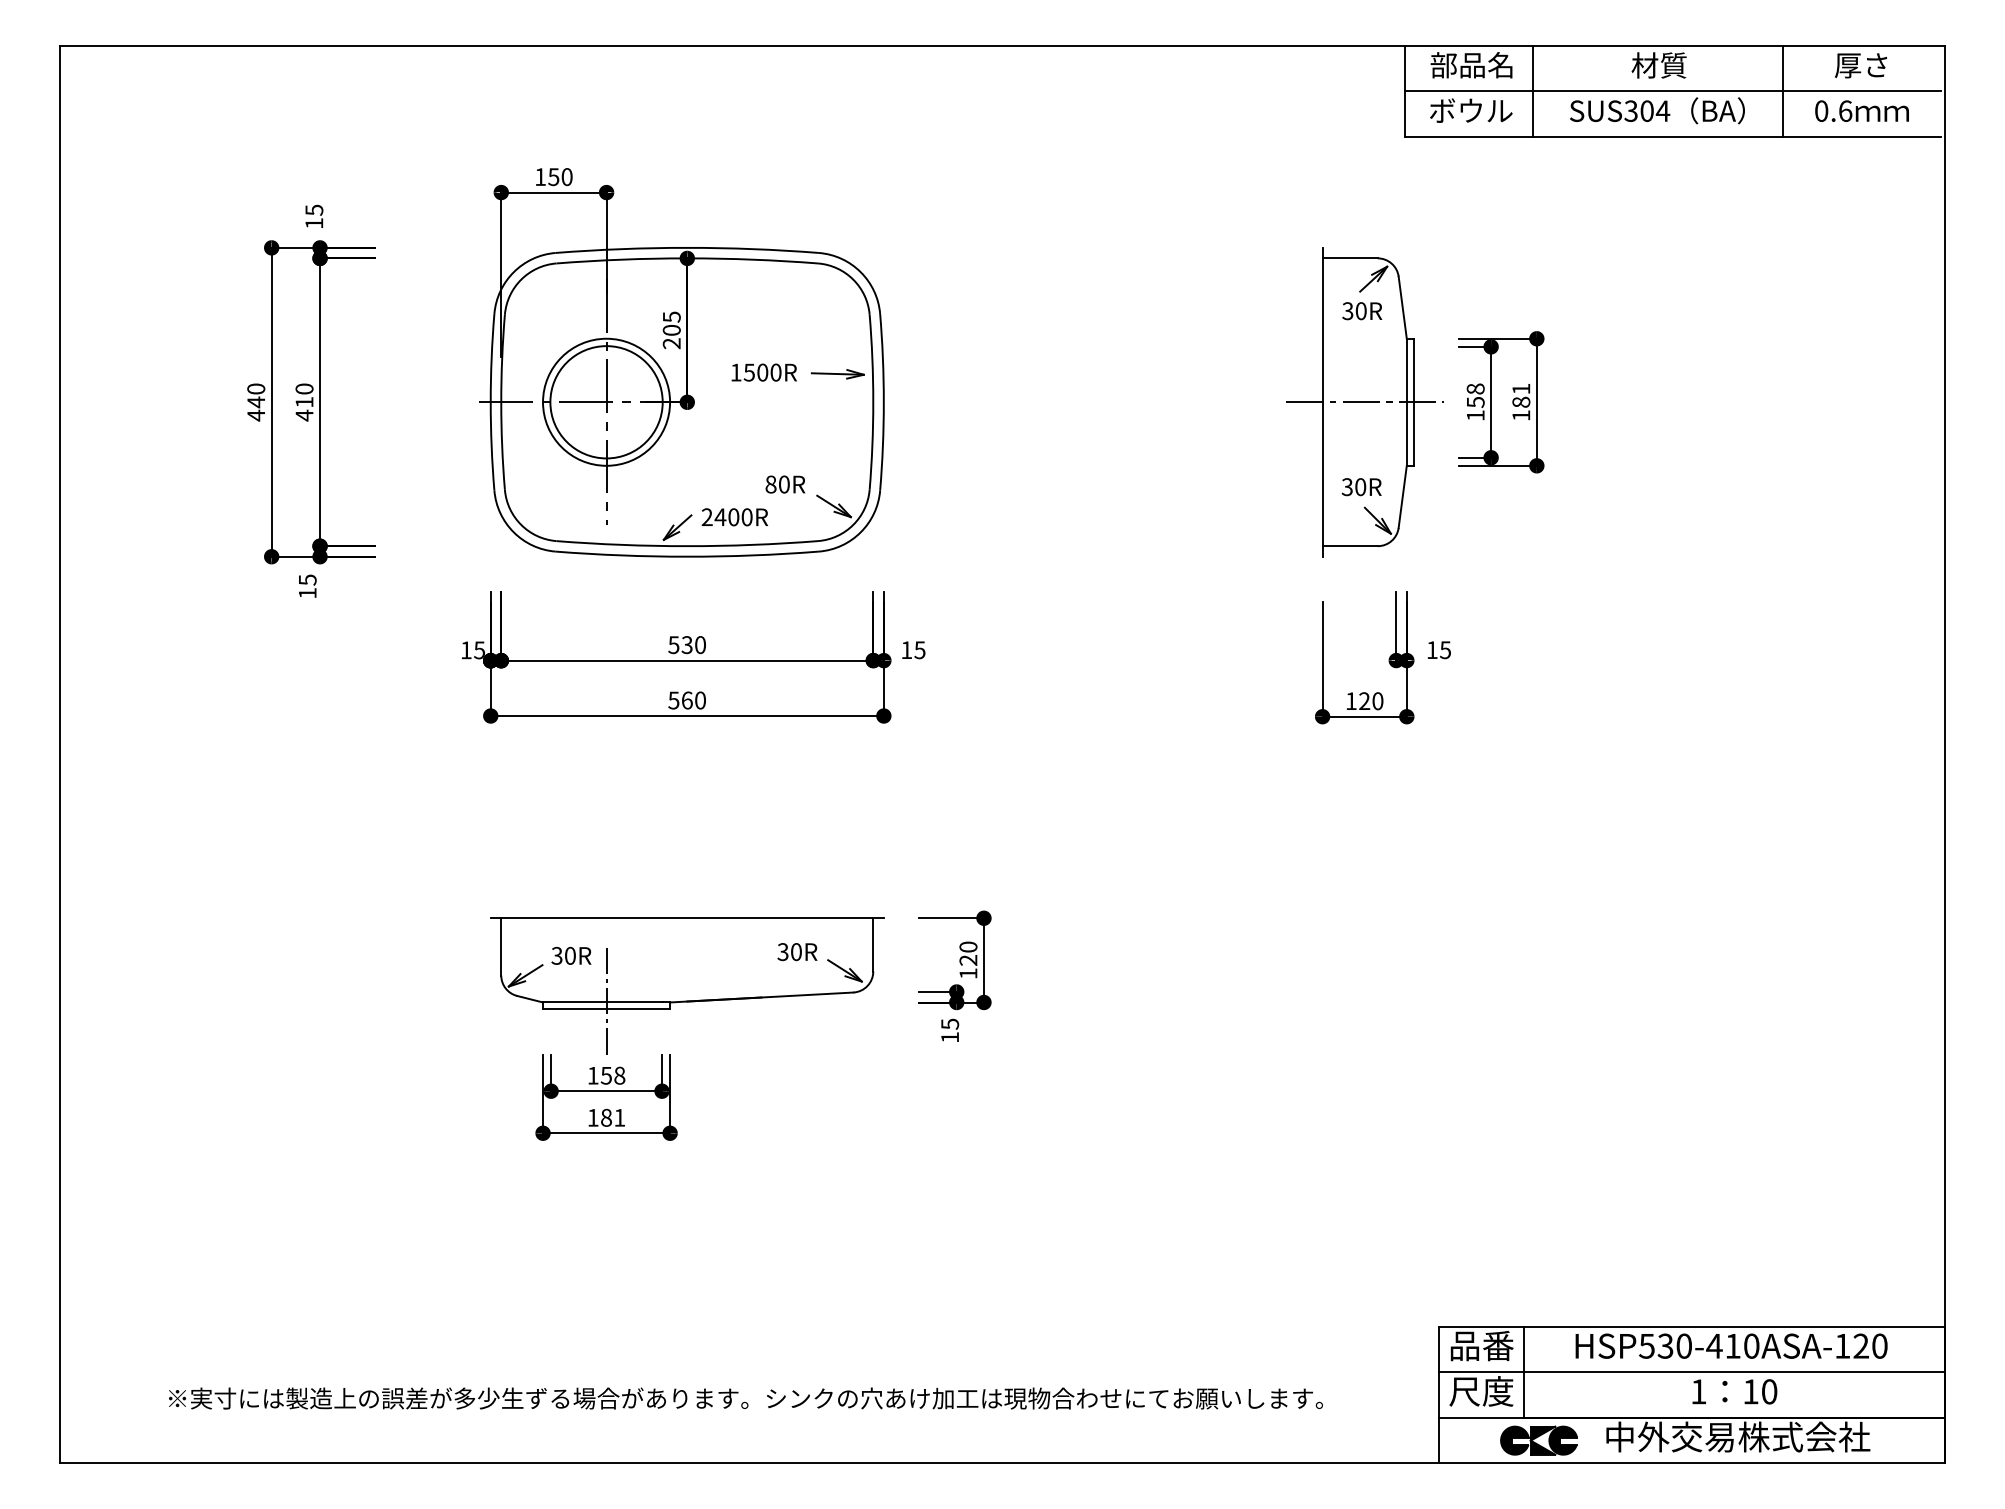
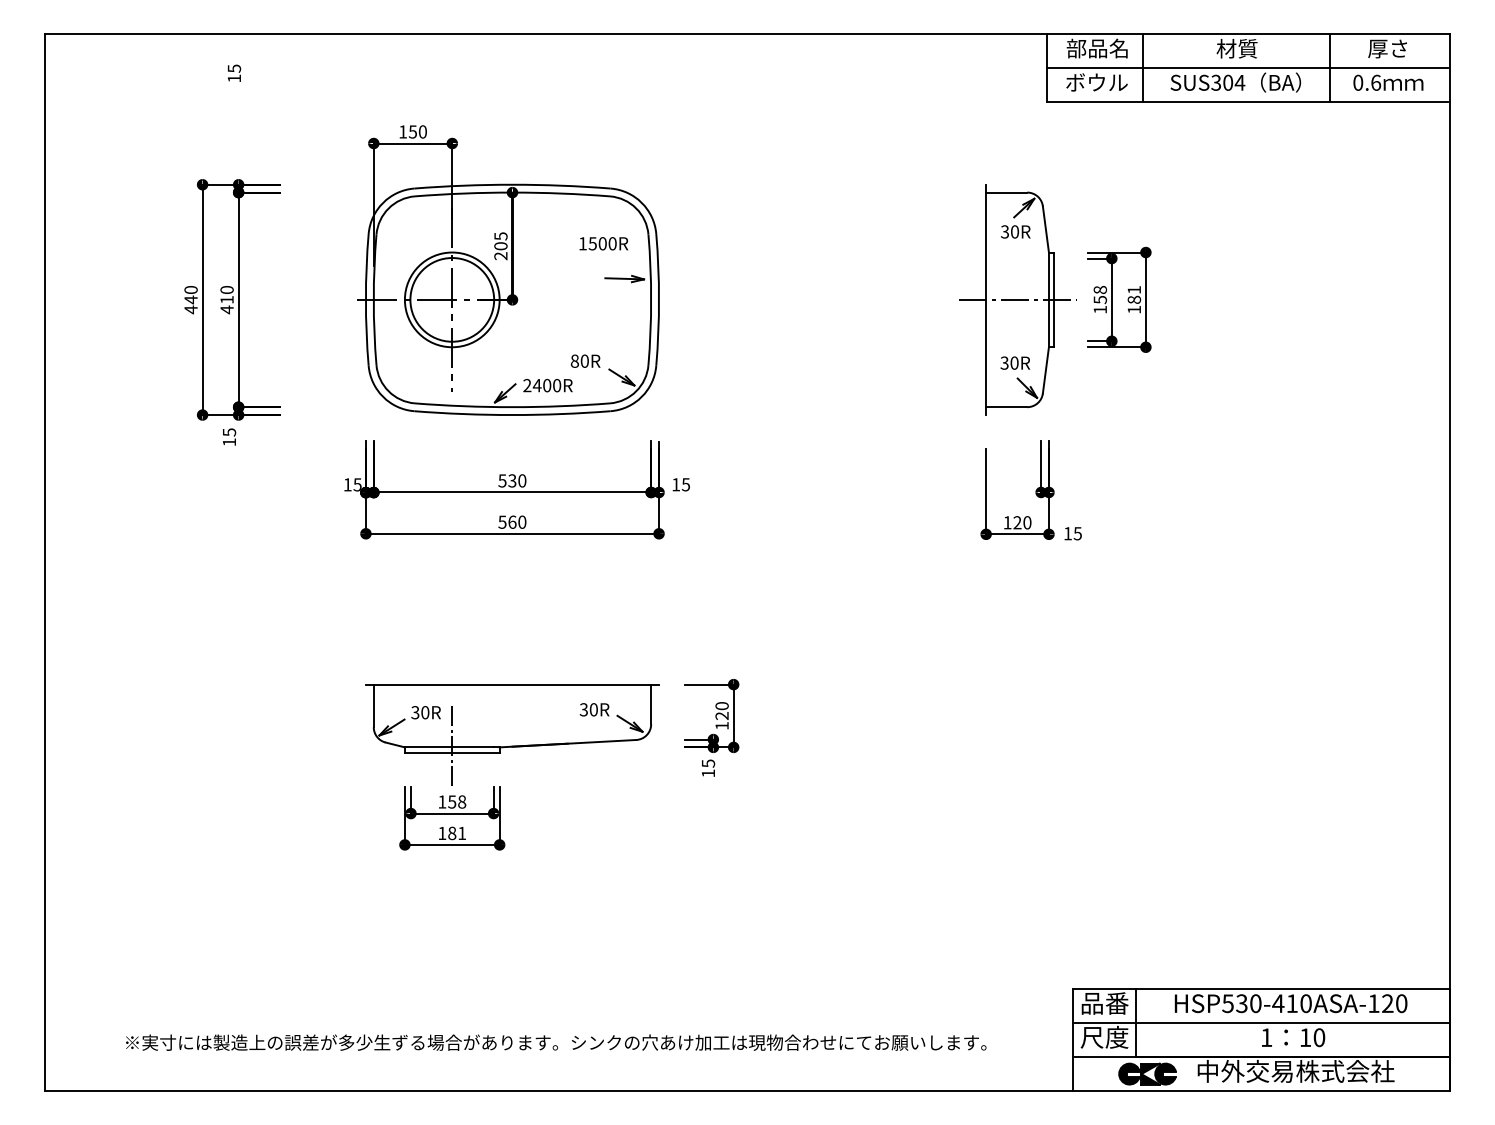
text: (314, 215) -> (234, 72), moved
text: (763, 372) -> (603, 243), moved
text: (1438, 649) -> (1072, 533), moved

